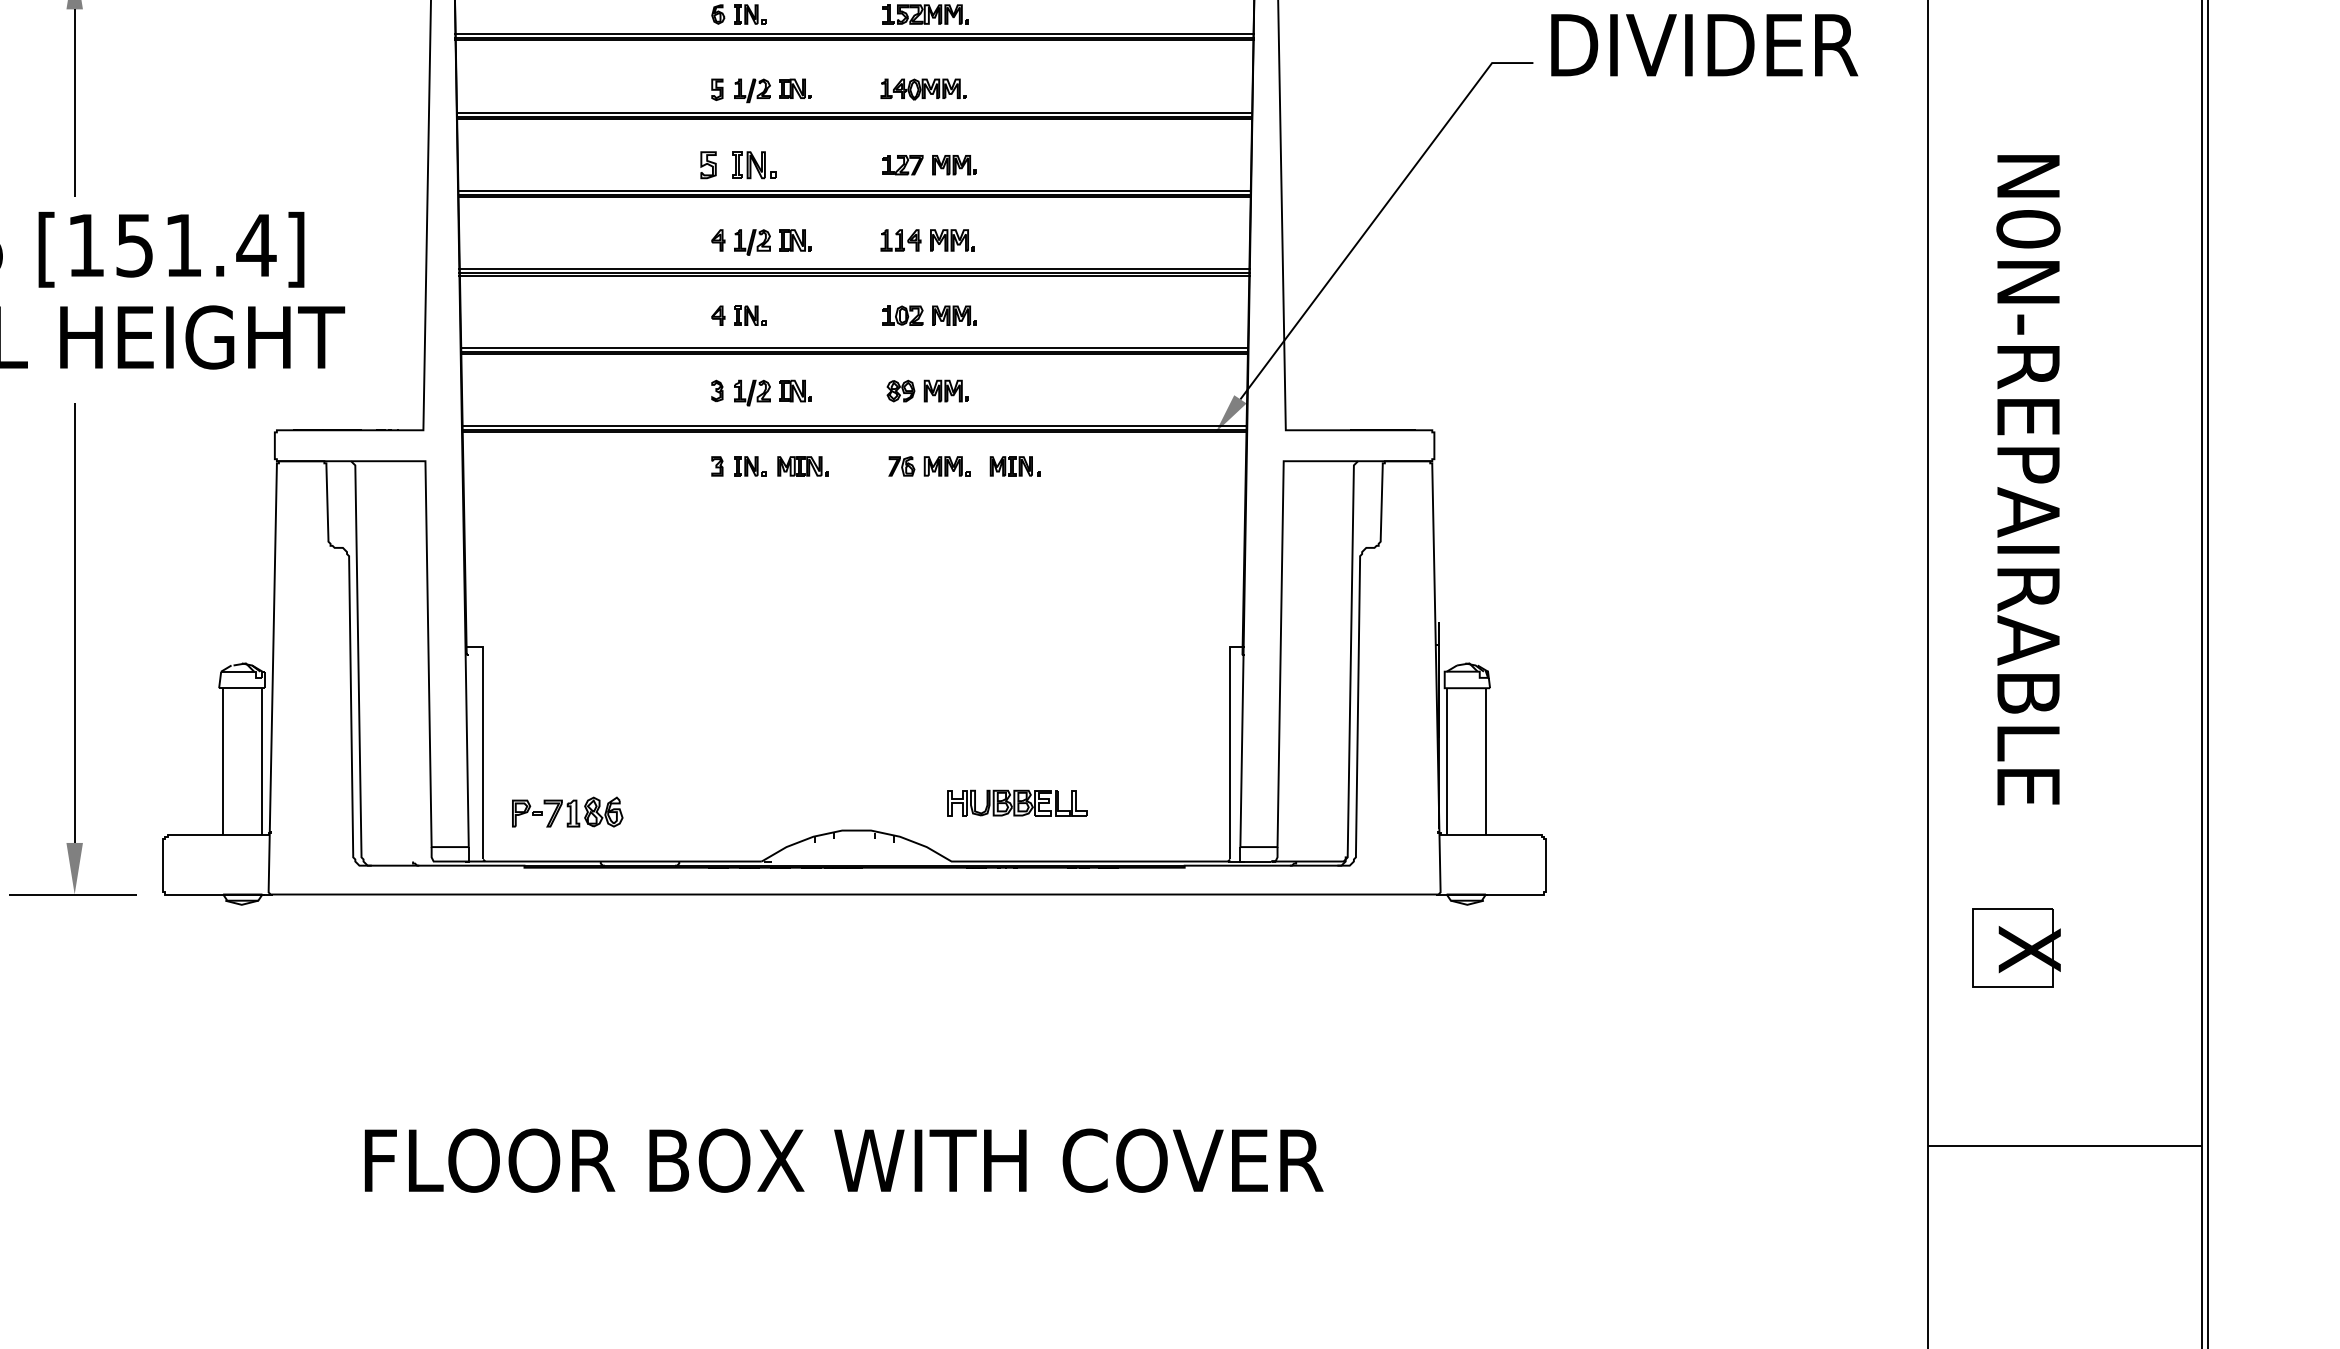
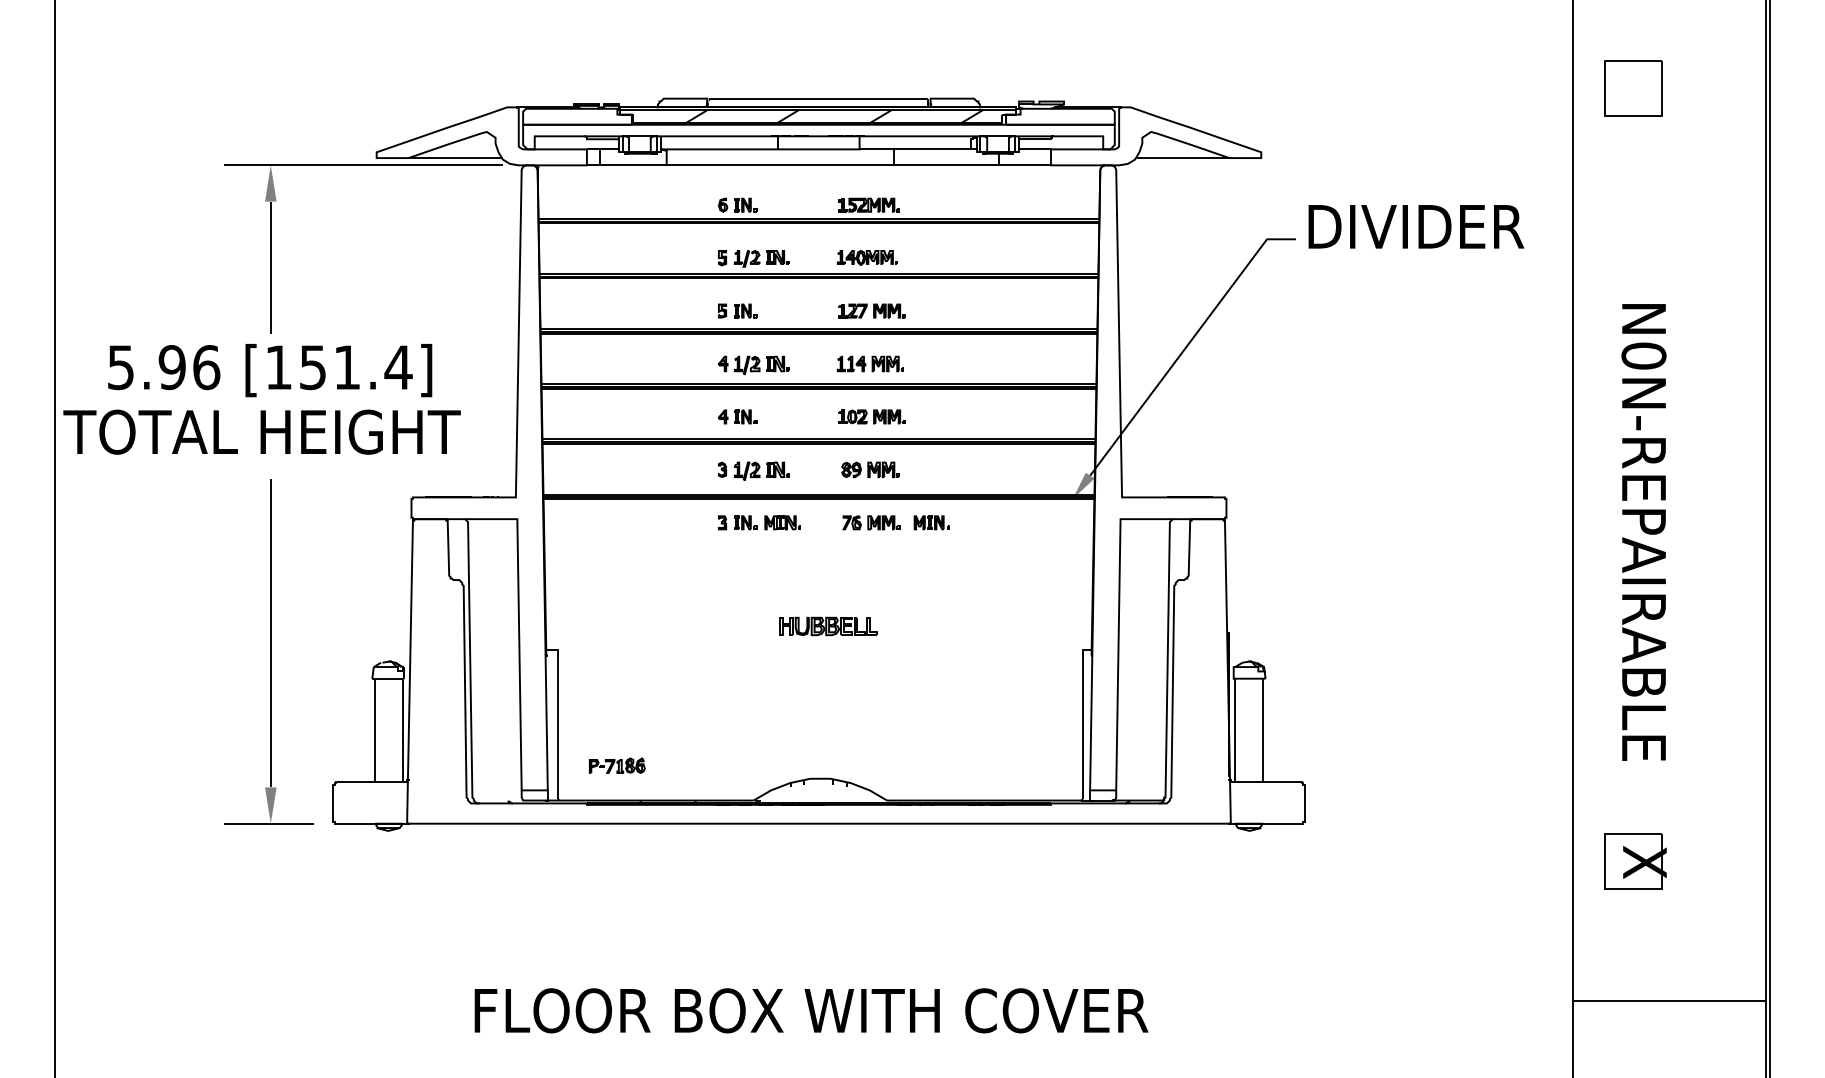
part: (738, 164) -> (737, 310), size x0.71
part: (1017, 803) -> (828, 626), moved
part: (567, 811) -> (617, 765), size x0.71

